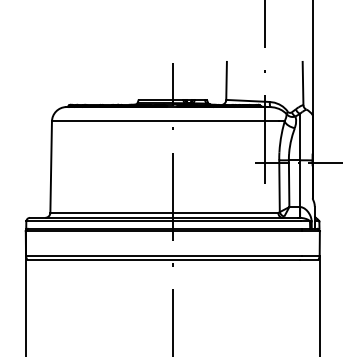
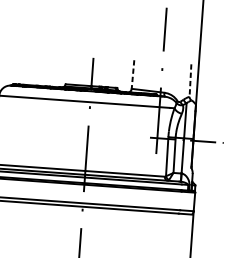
line: (226, 81) -> (132, 74), solid -> dashed
line: (303, 83) -> (190, 80), solid -> dashed

